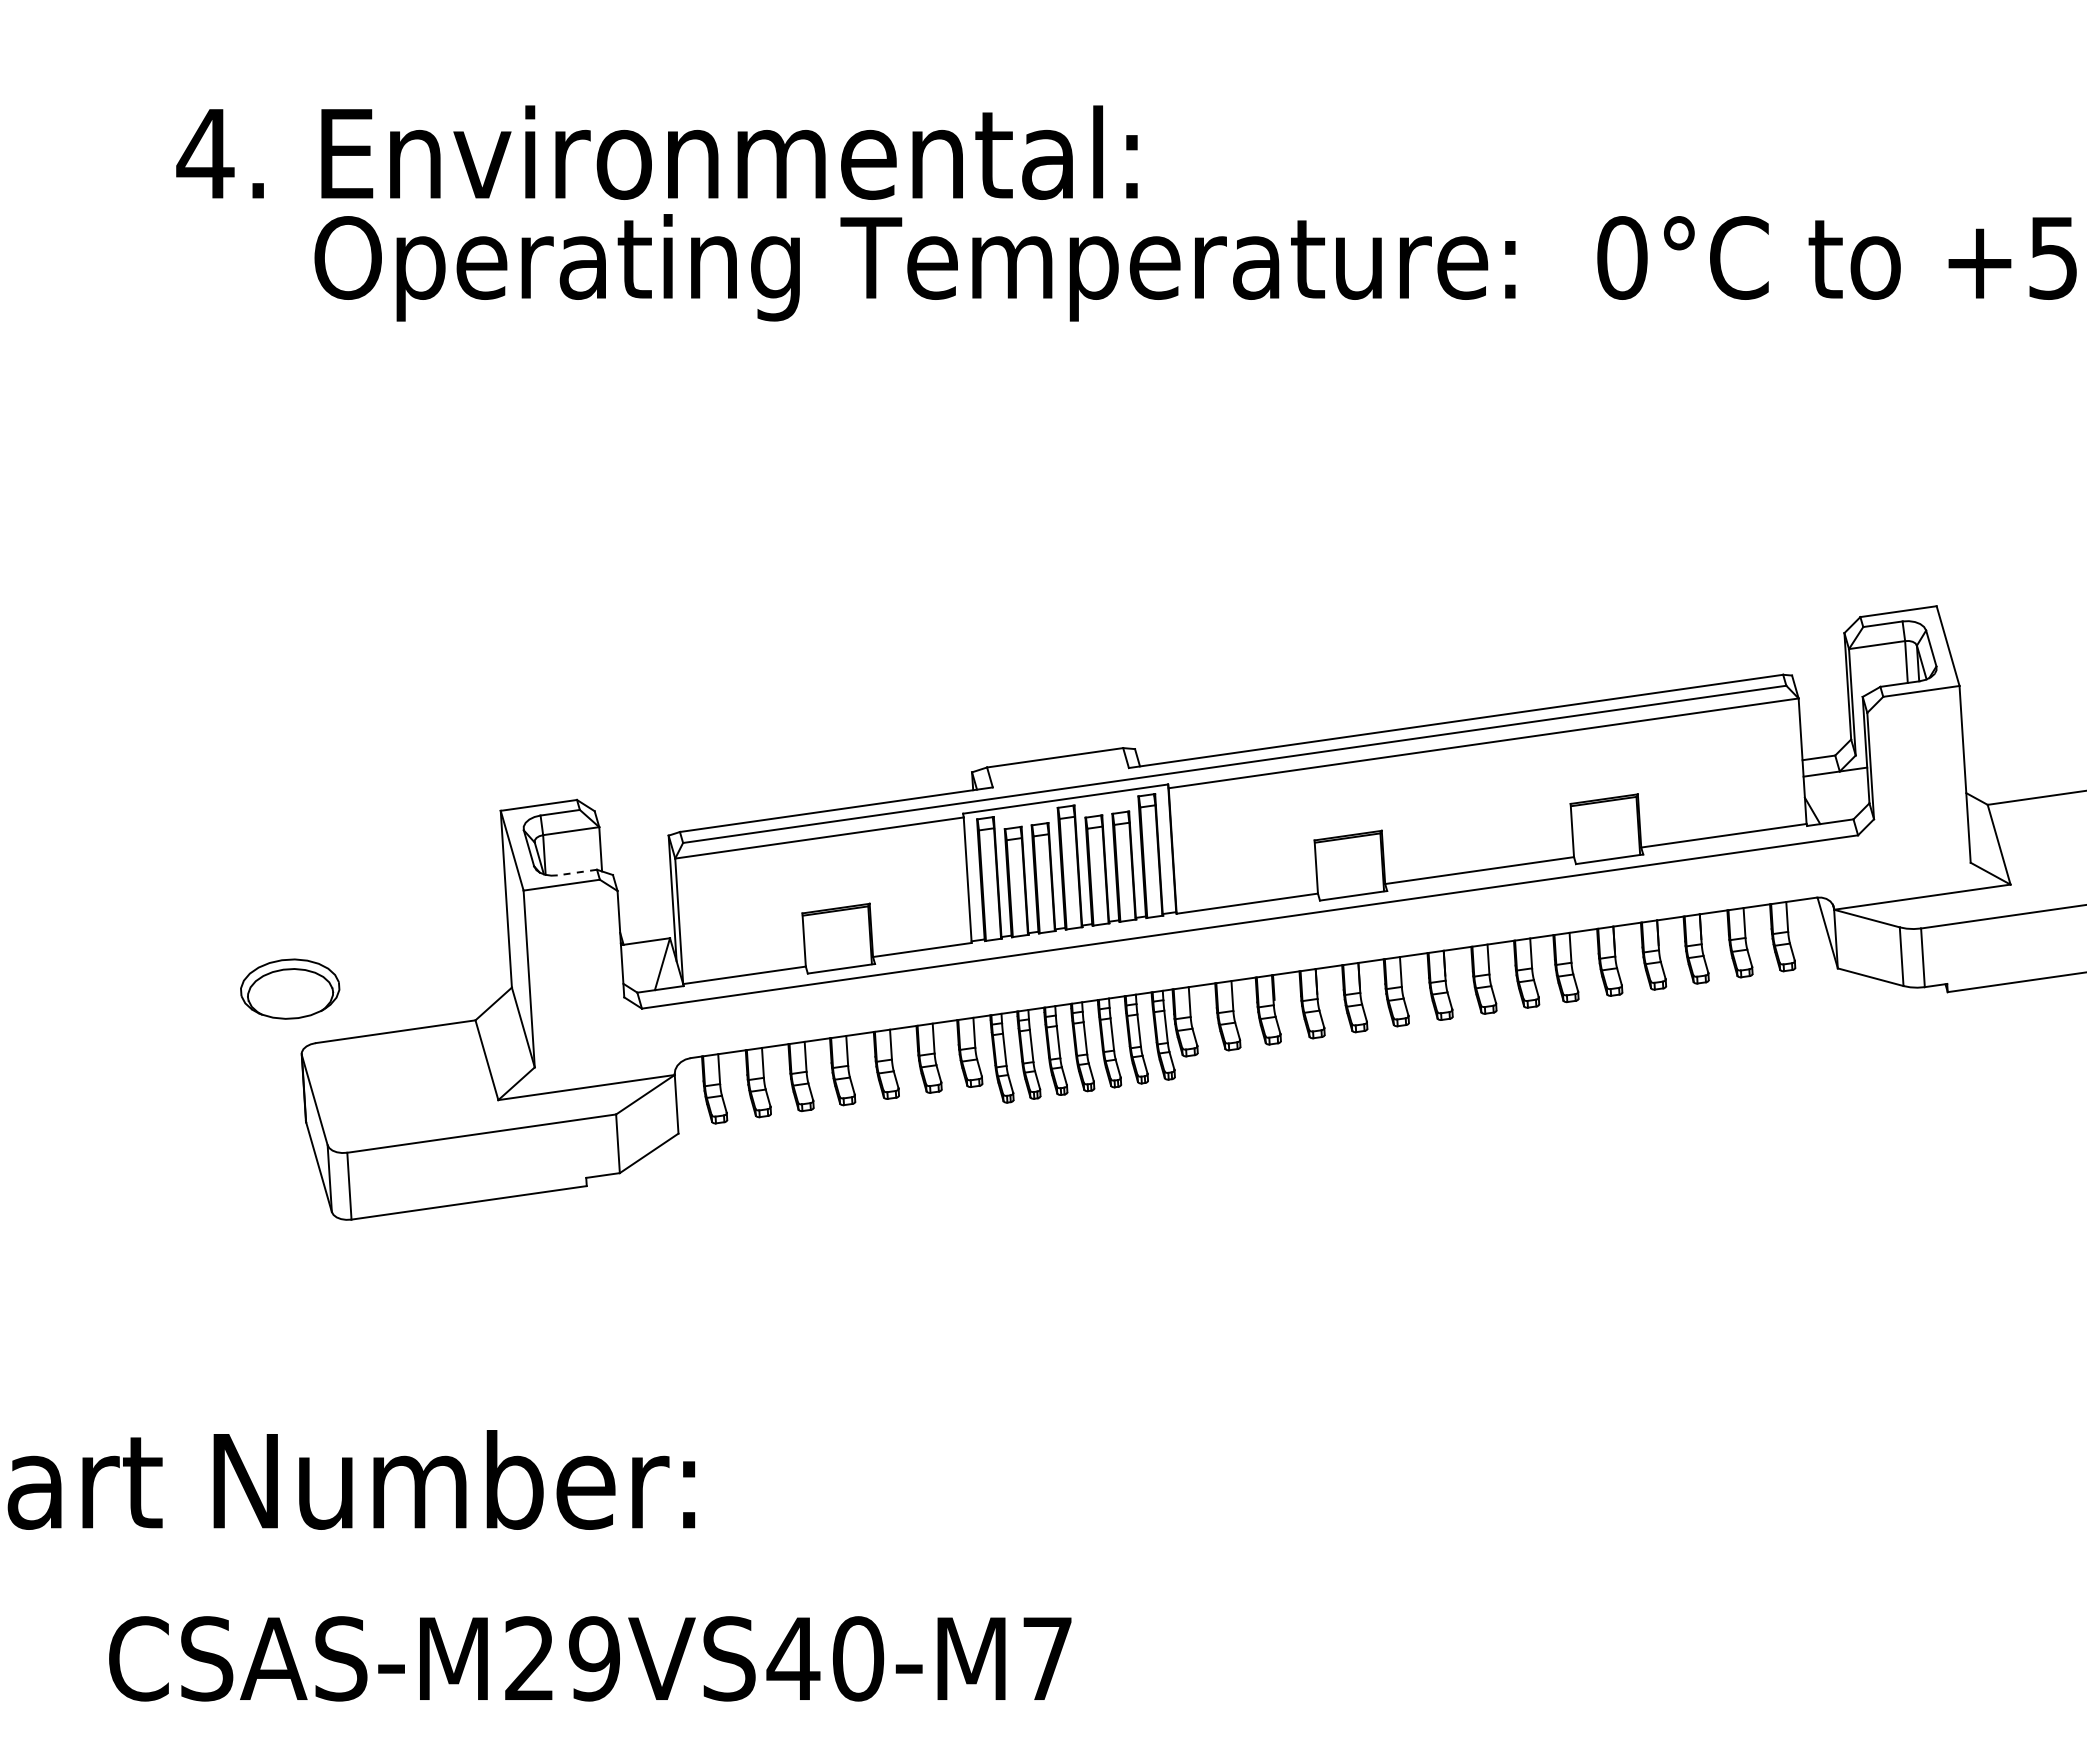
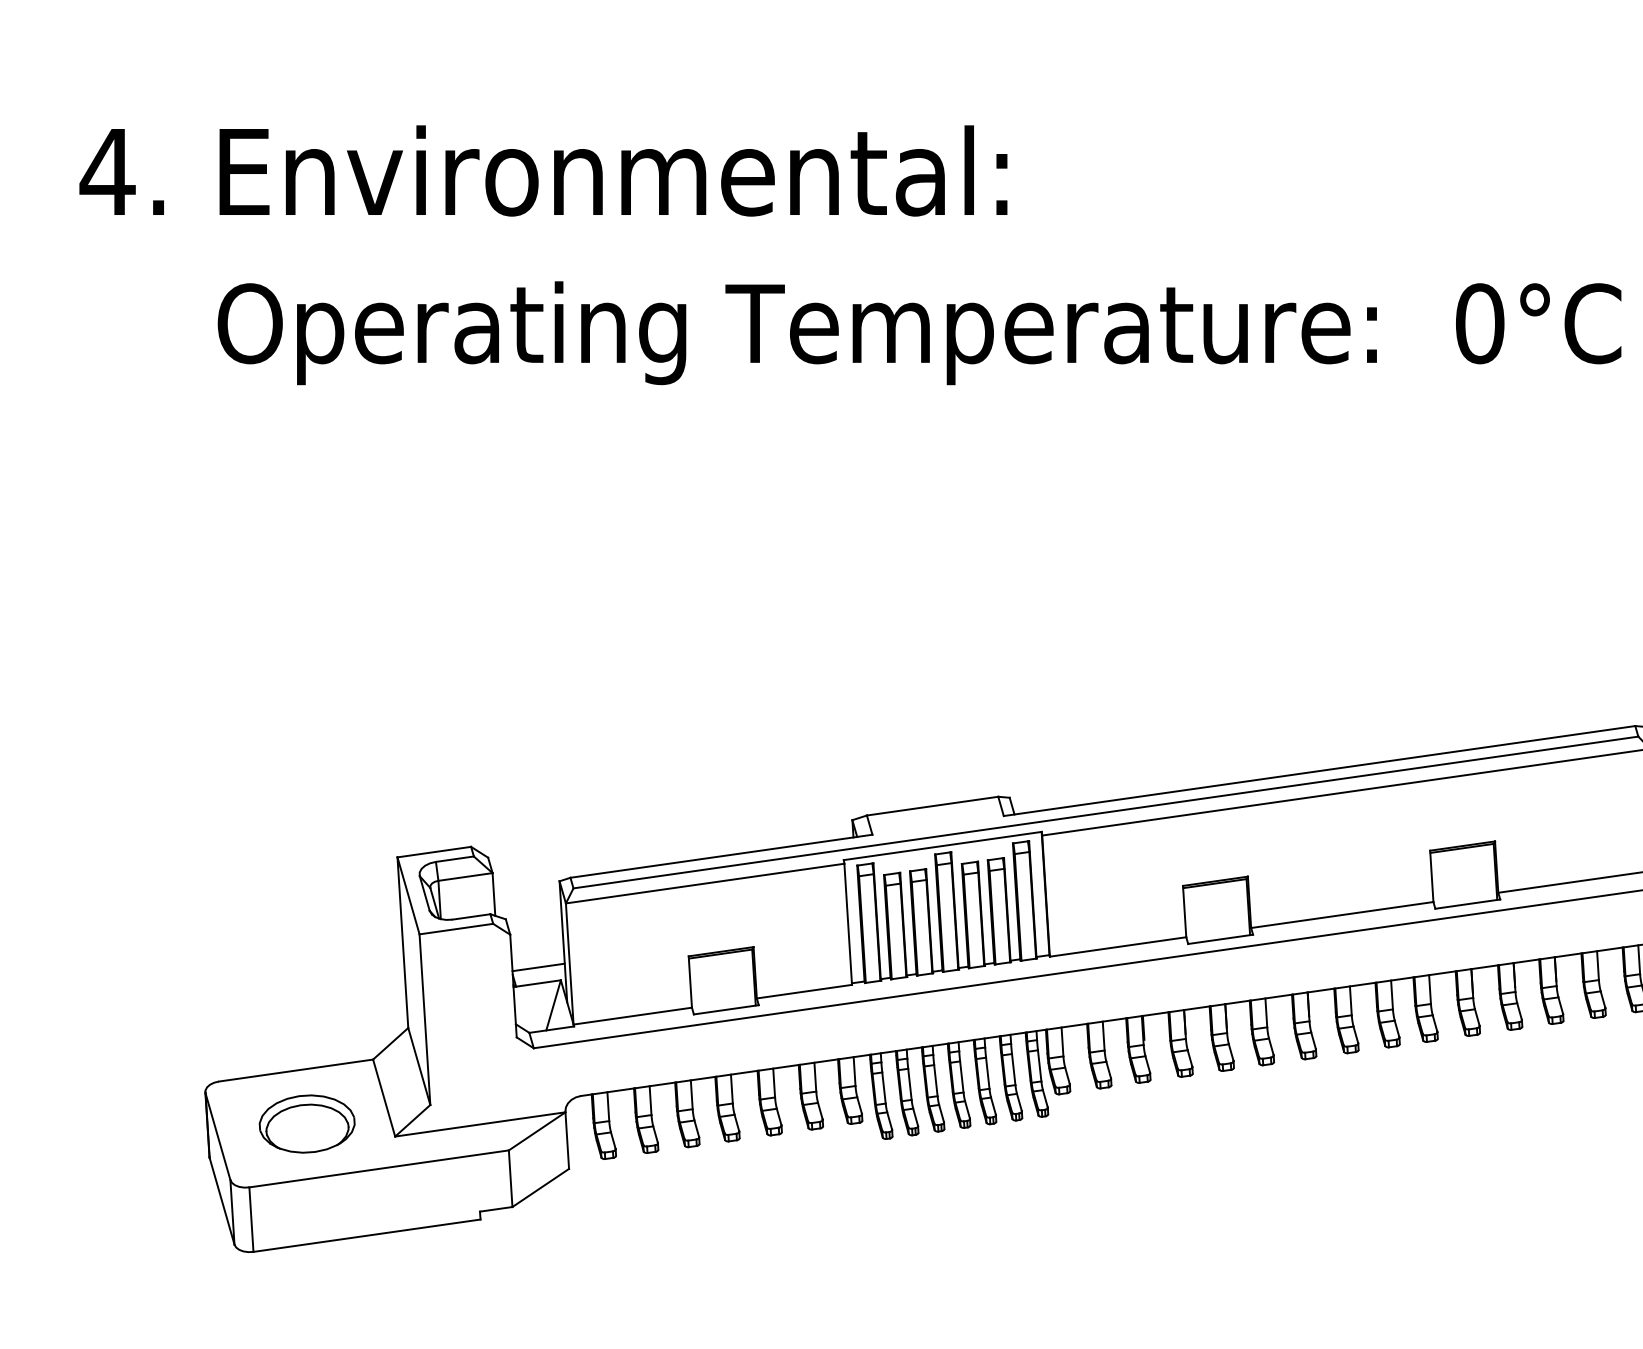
text: (656, 152) -> (543, 170), moved
line: (577, 872) -> (471, 916), dashed -> solid
line: (646, 924) -> (538, 967), added
part: (290, 988) -> (307, 1123), moved

